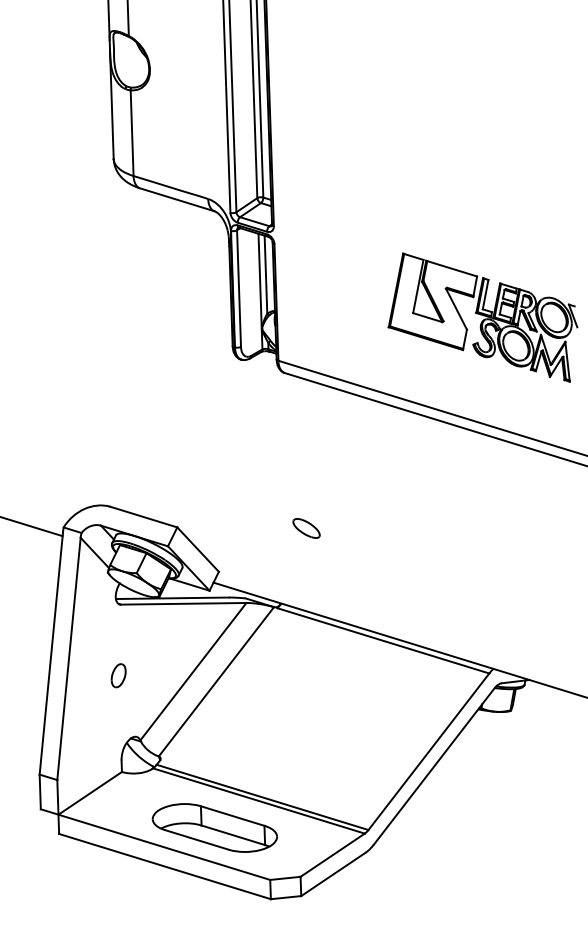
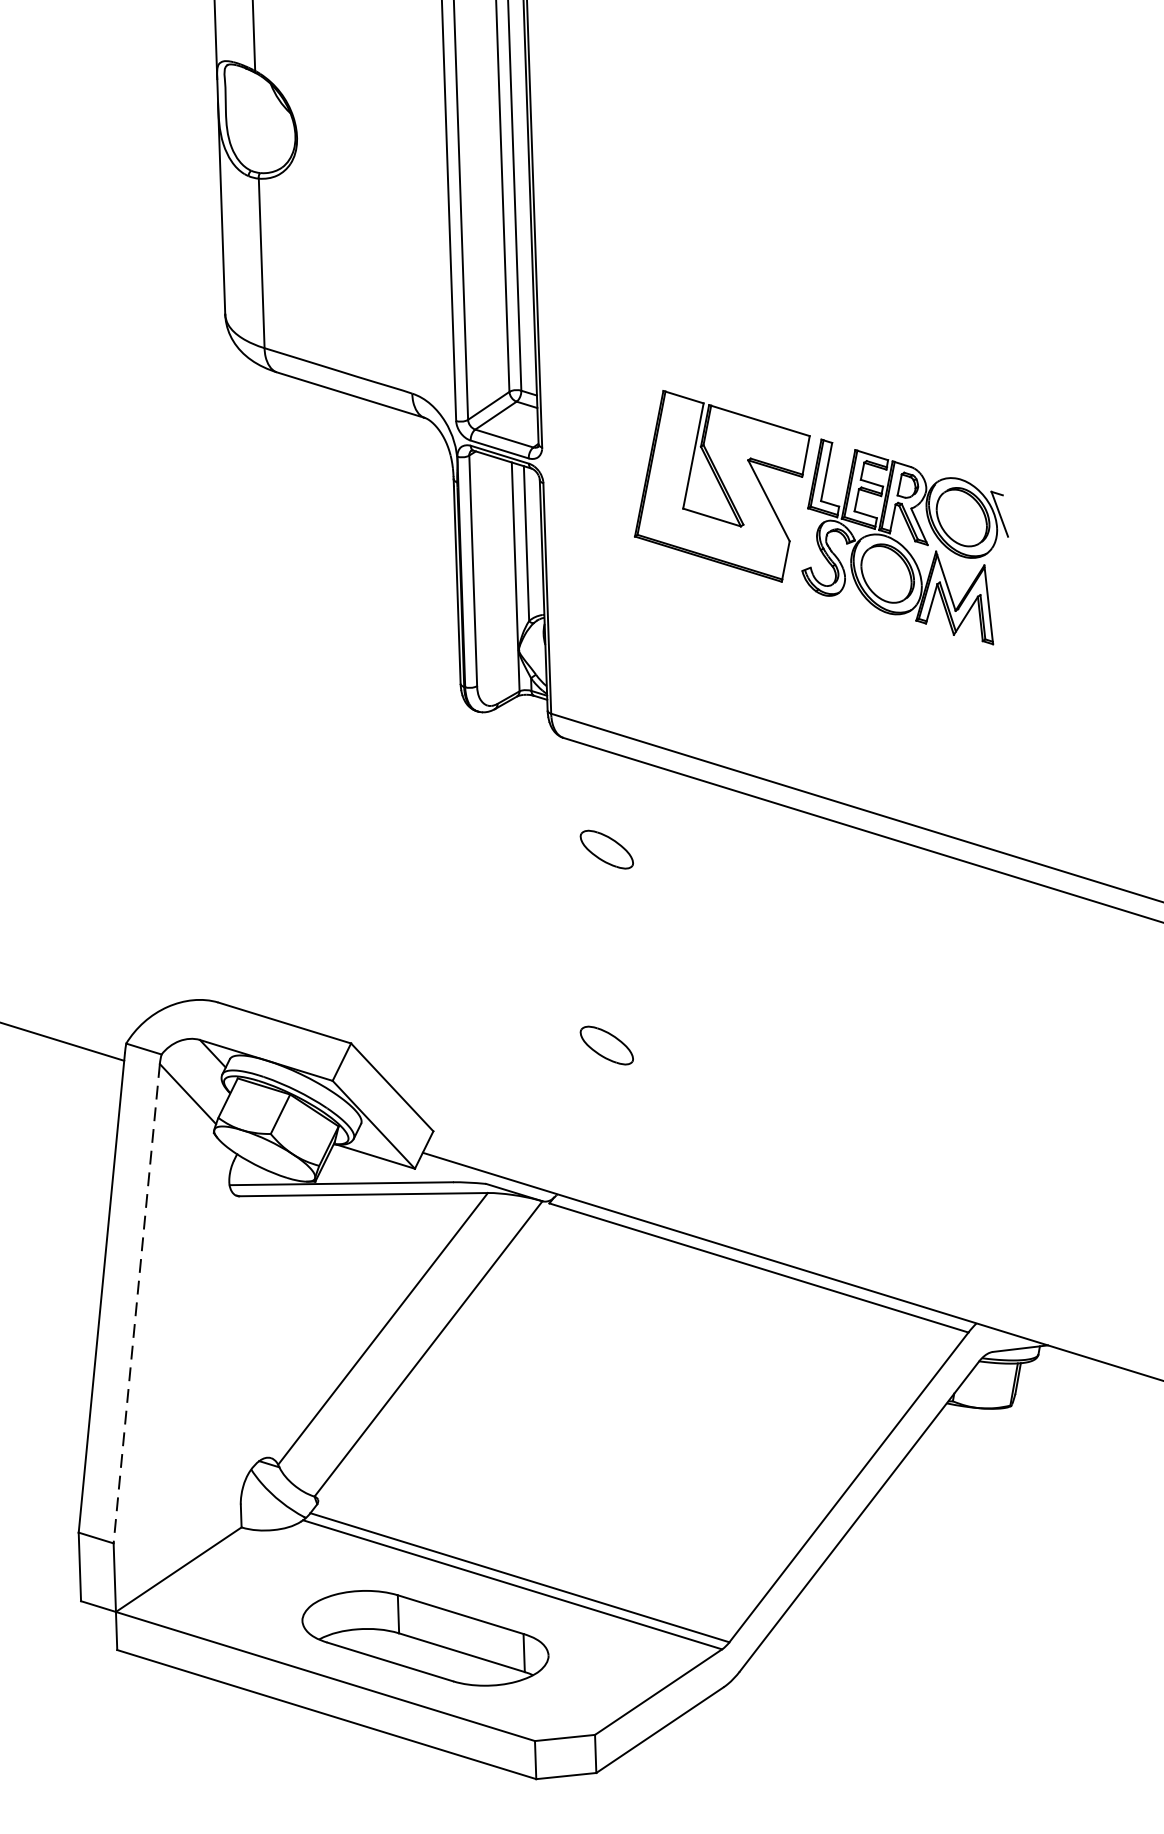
part: (482, 317) -> (820, 517), moved
part: (306, 429) -> (606, 849), added
line: (68, 658) -> (135, 1302), solid -> dashed
part: (118, 675) -> (234, 1336), removed

